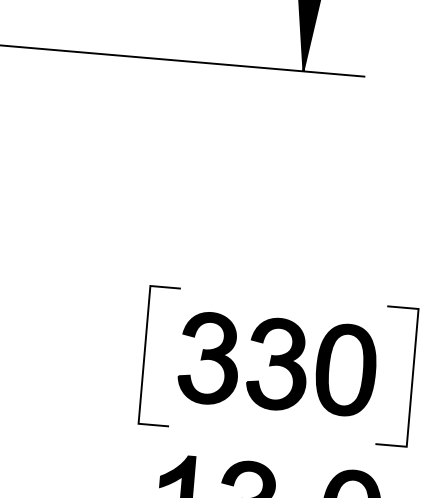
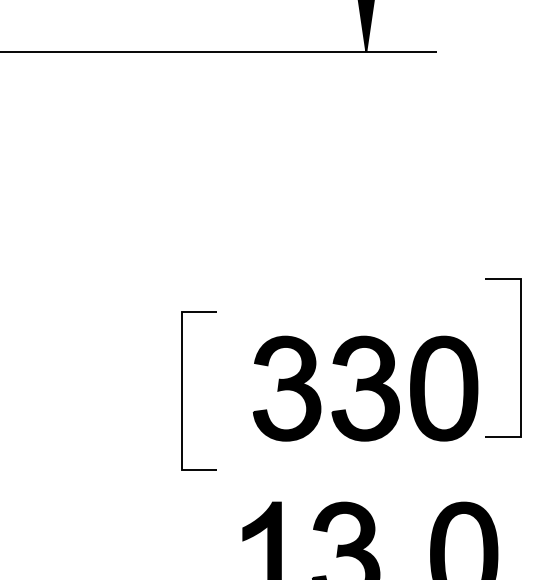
line: (145, 354) -> (182, 390), moved
line: (412, 377) -> (520, 357), moved

